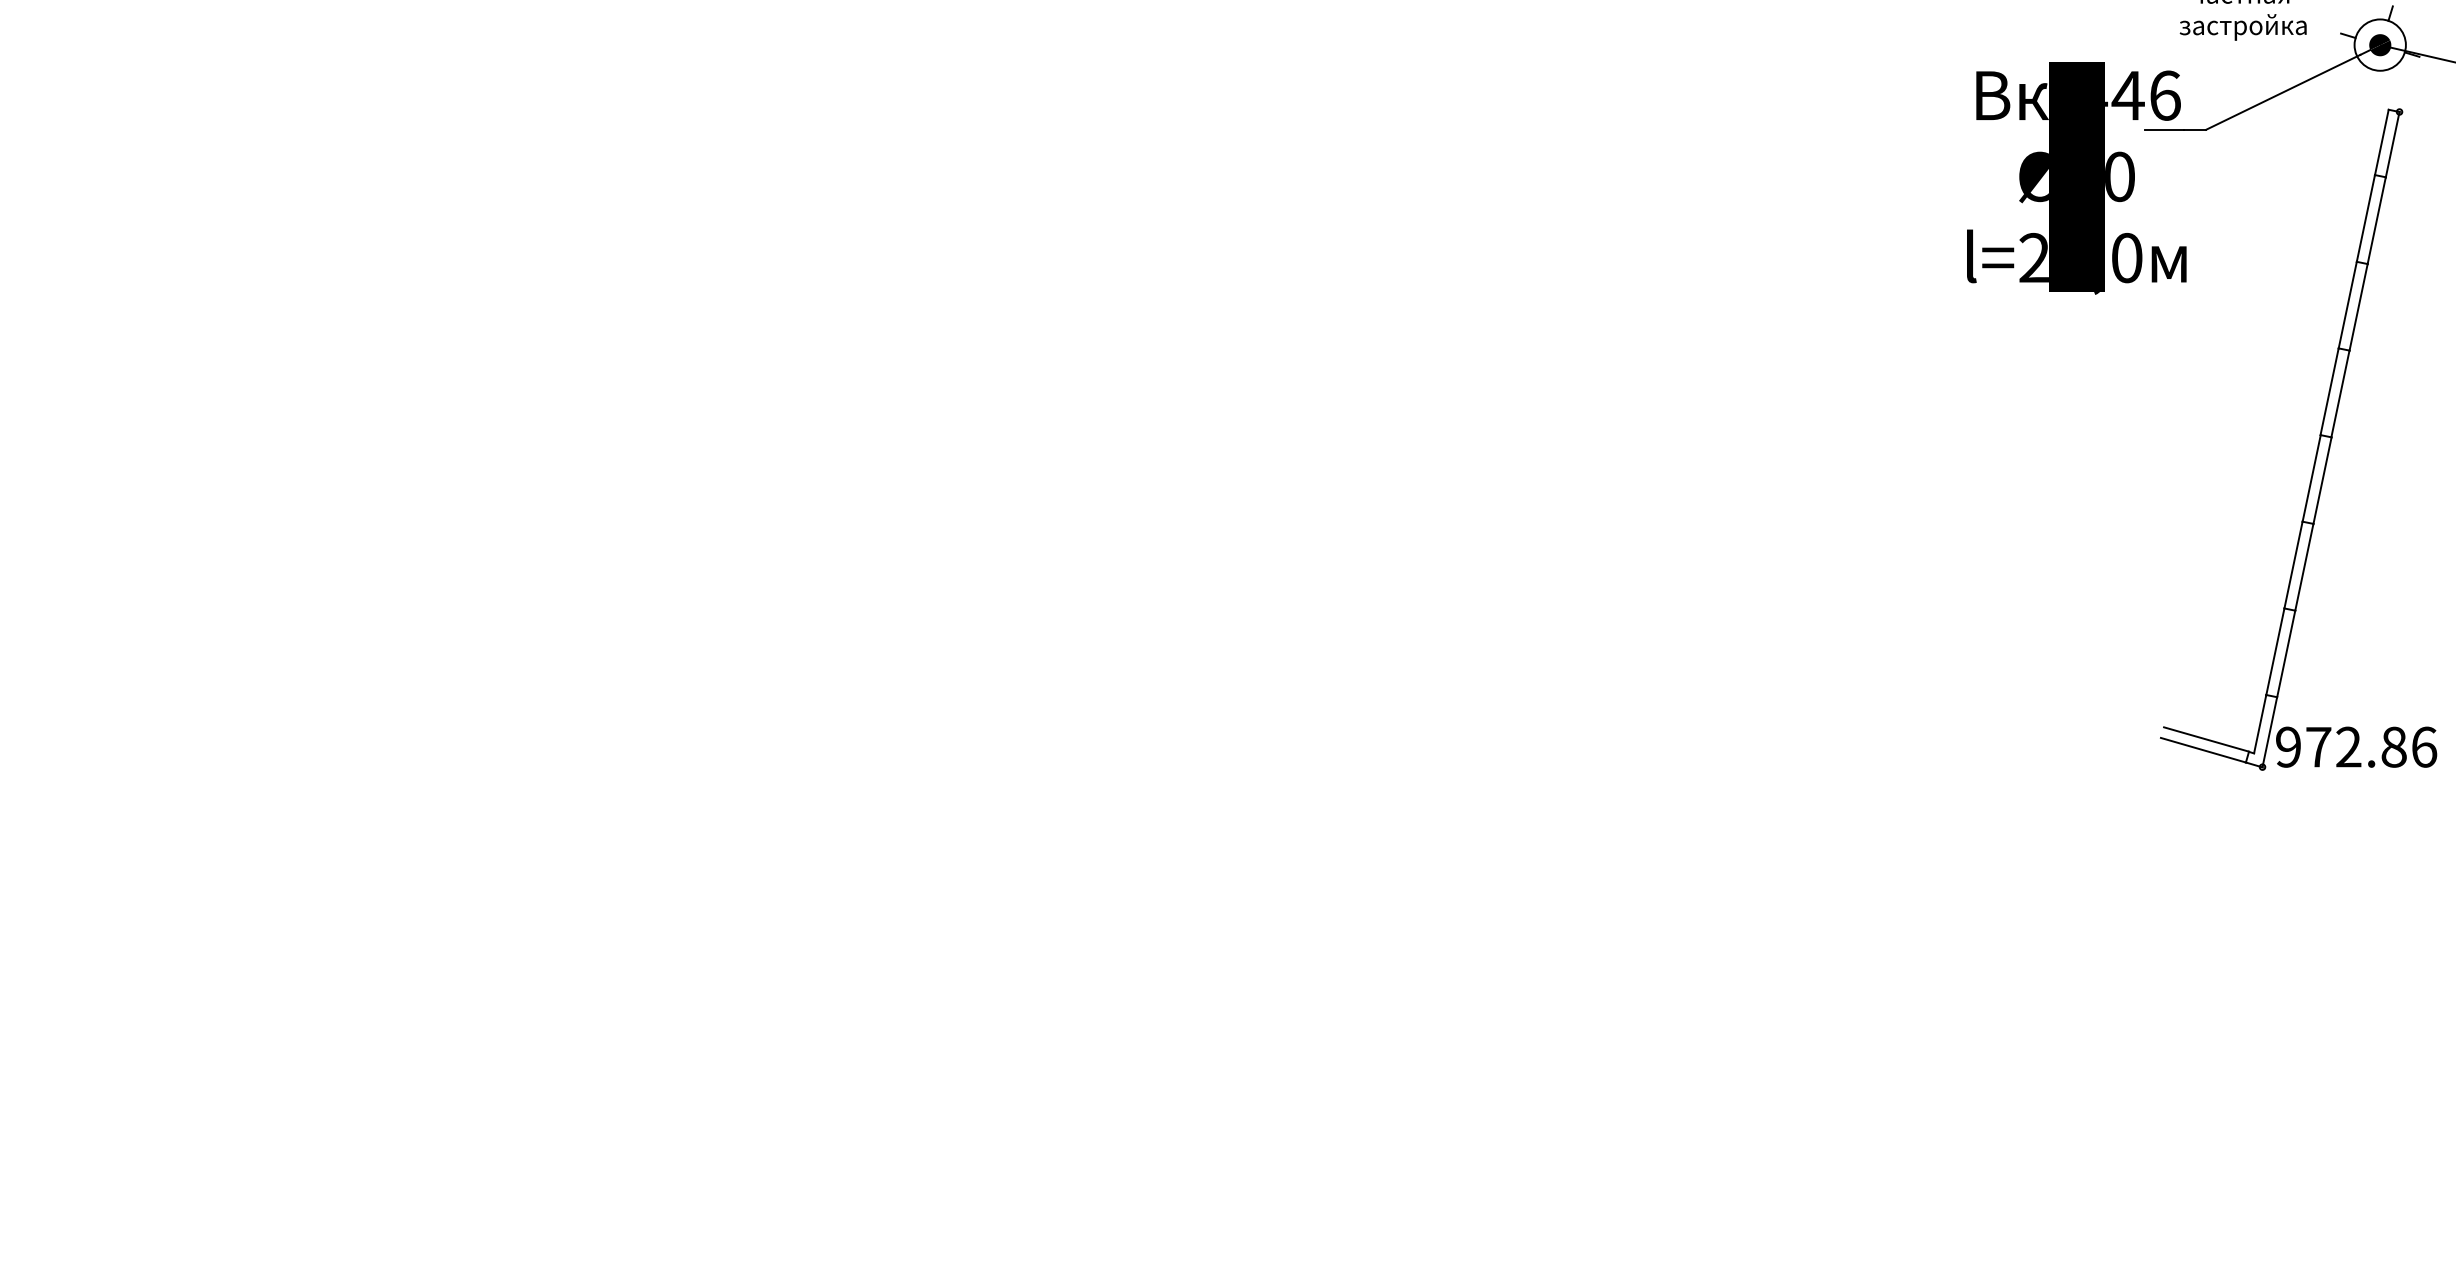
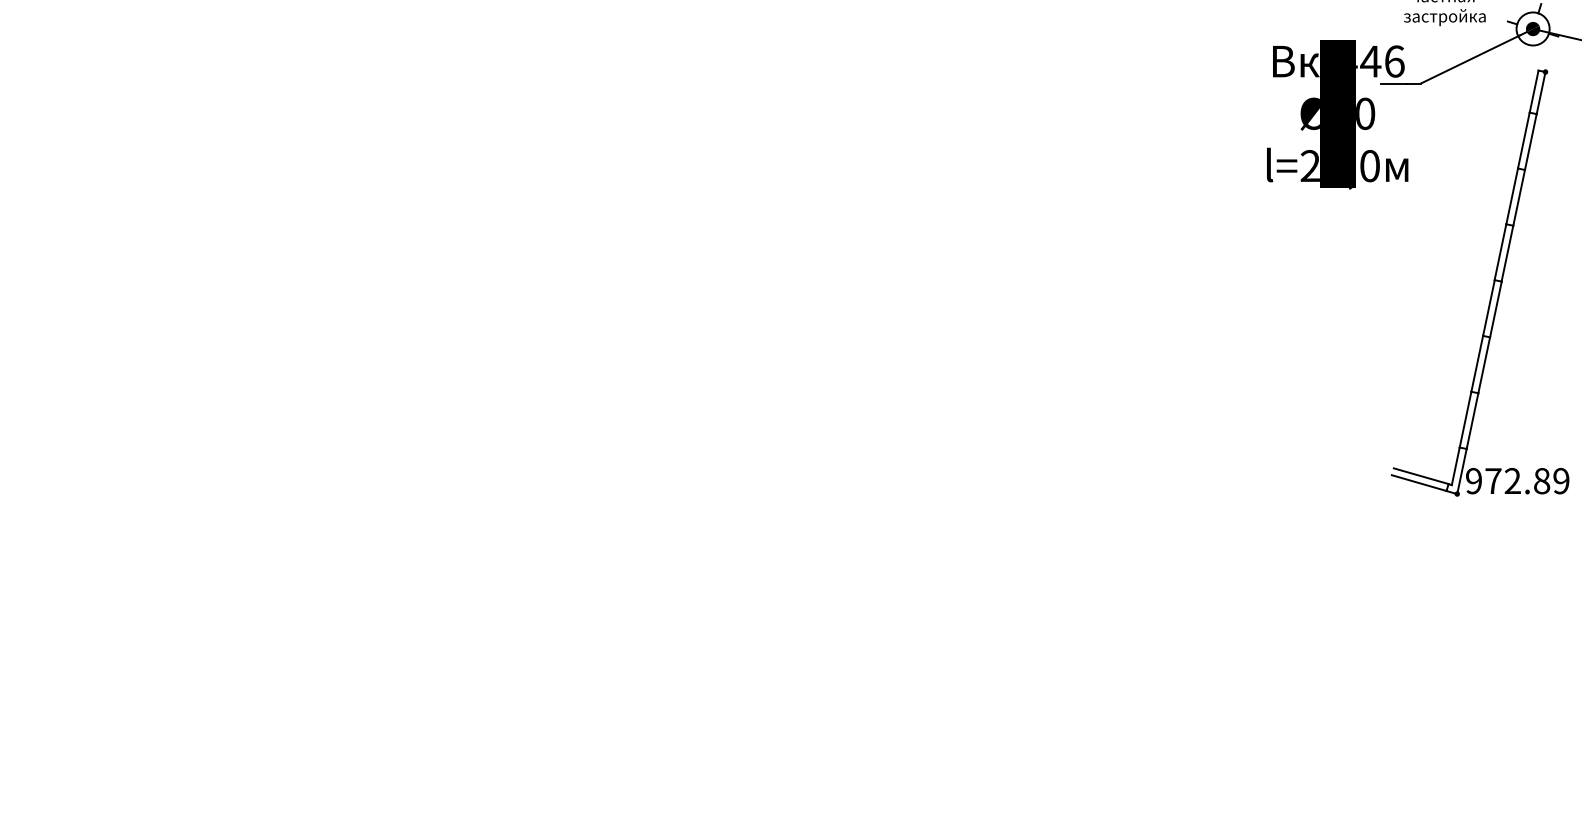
text: (2424, 747) -> (1561, 481), 972.86 -> 972.89

